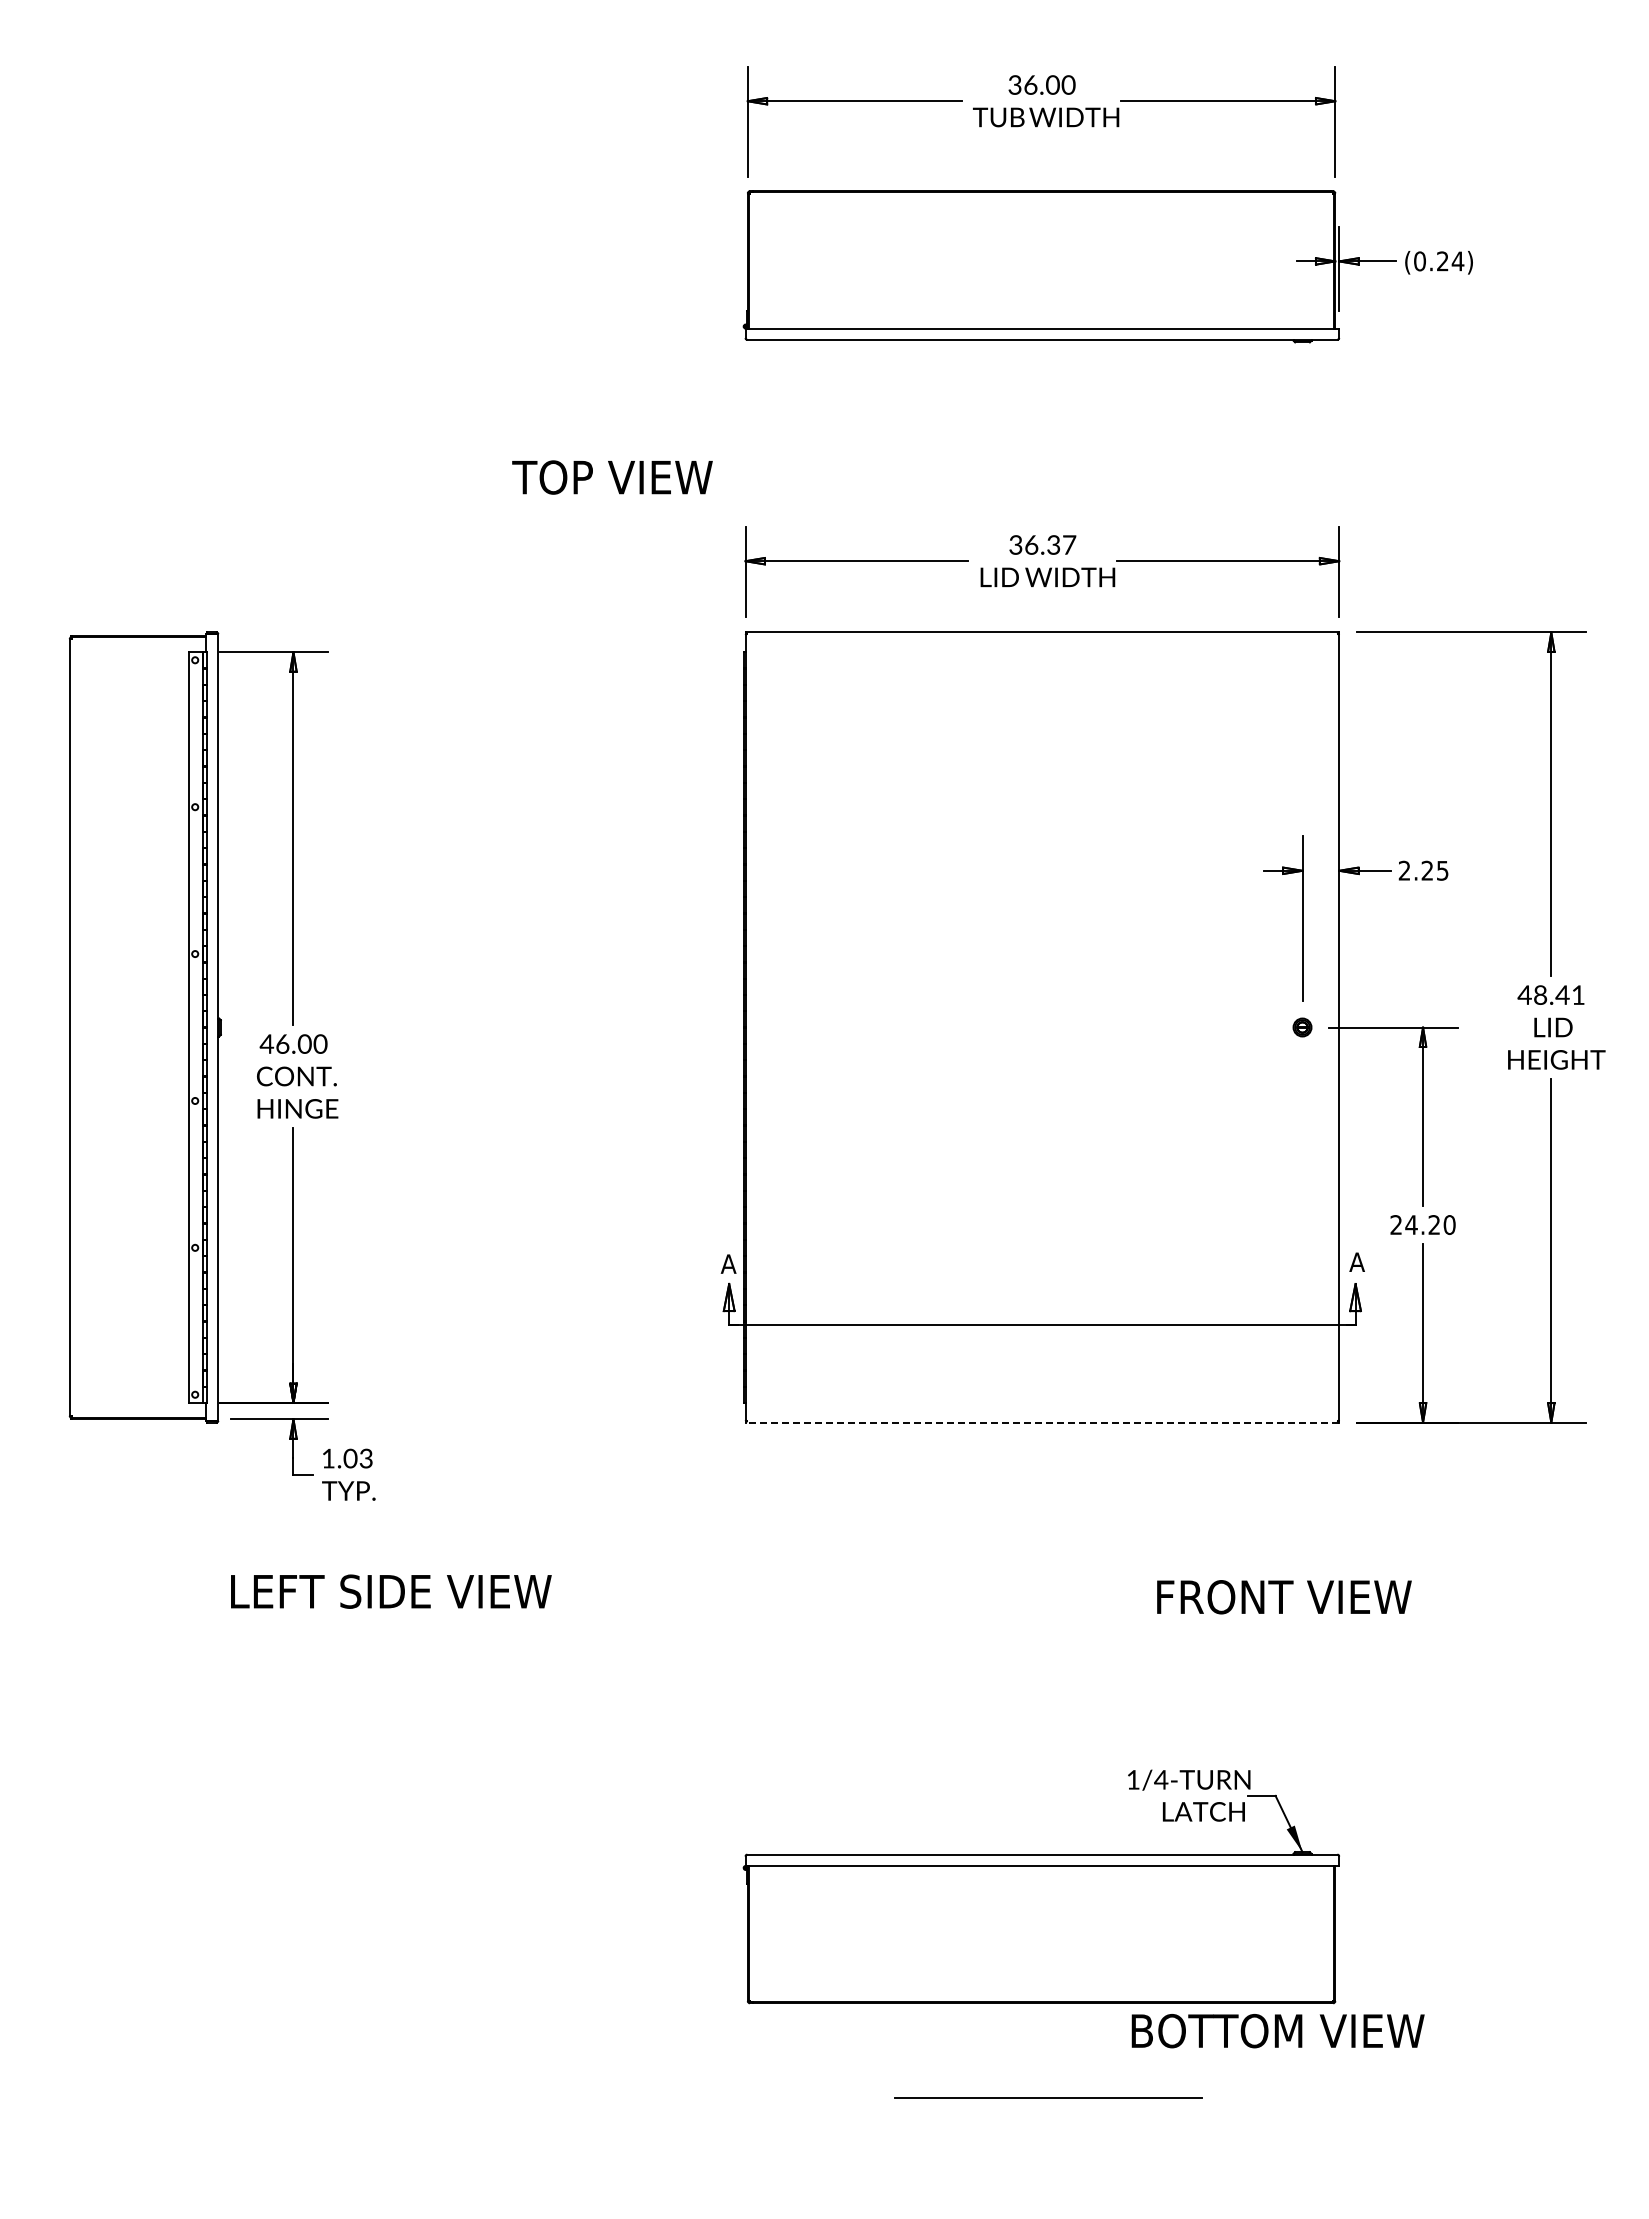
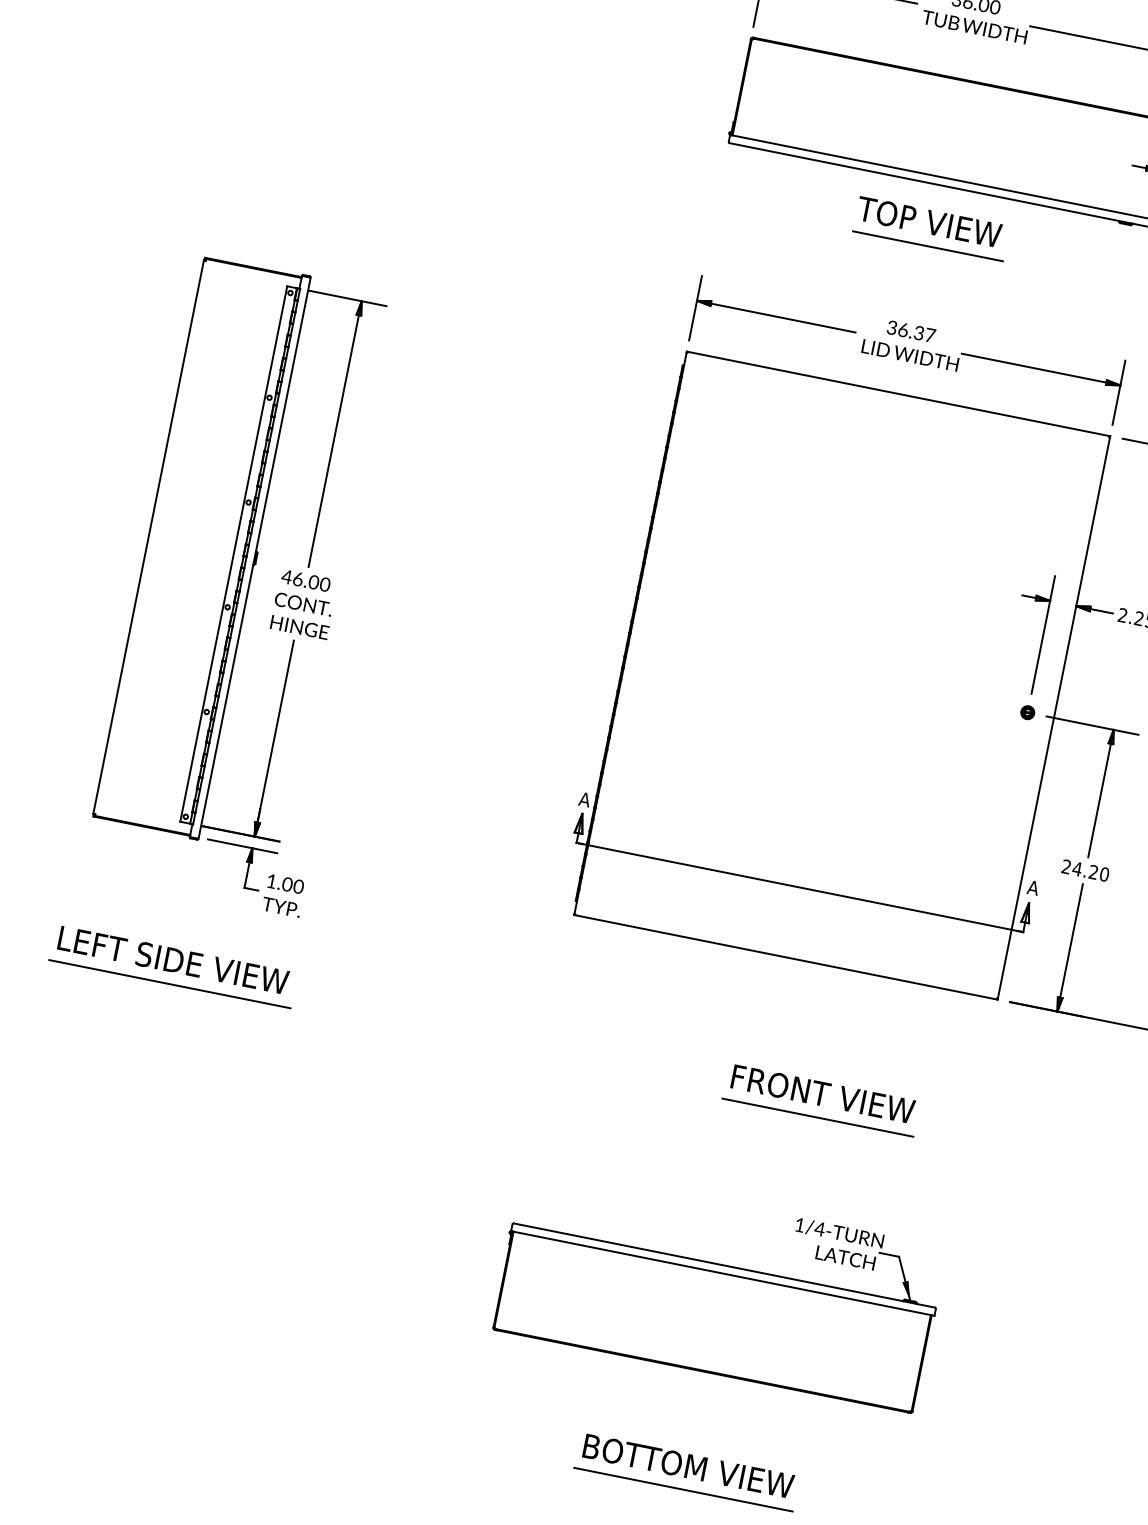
line: (1042, 425) -> (928, 246), added
text: (612, 477) -> (929, 222), moved
line: (1042, 1422) -> (786, 957), dashed -> solid
text: (366, 1458) -> (298, 886), 1.03 -> 1.00
text: (391, 1591) -> (173, 960), moved
text: (1284, 1597) -> (823, 1094), moved
line: (218, 1624) -> (169, 983), added
line: (1128, 1629) -> (817, 1117), added
text: (1277, 2031) -> (688, 1466), moved
line: (1048, 2097) -> (683, 1489), moved

